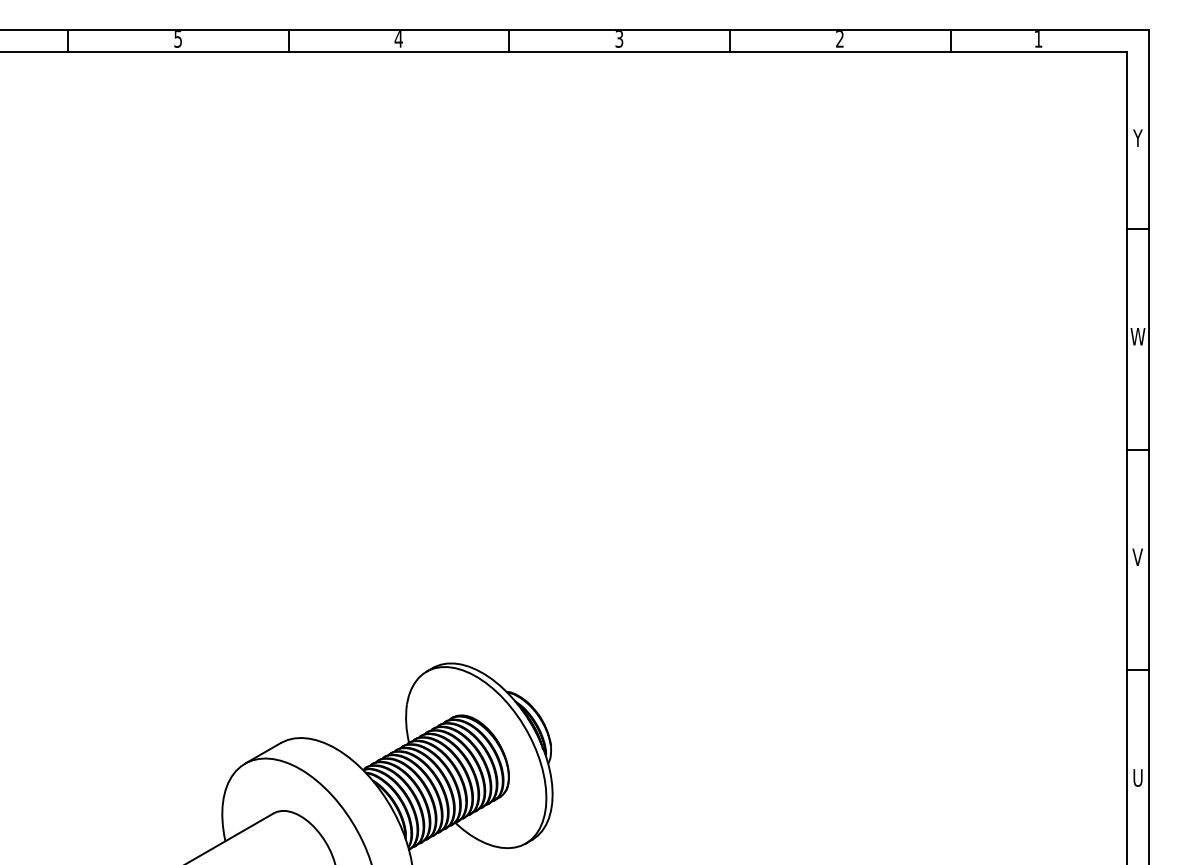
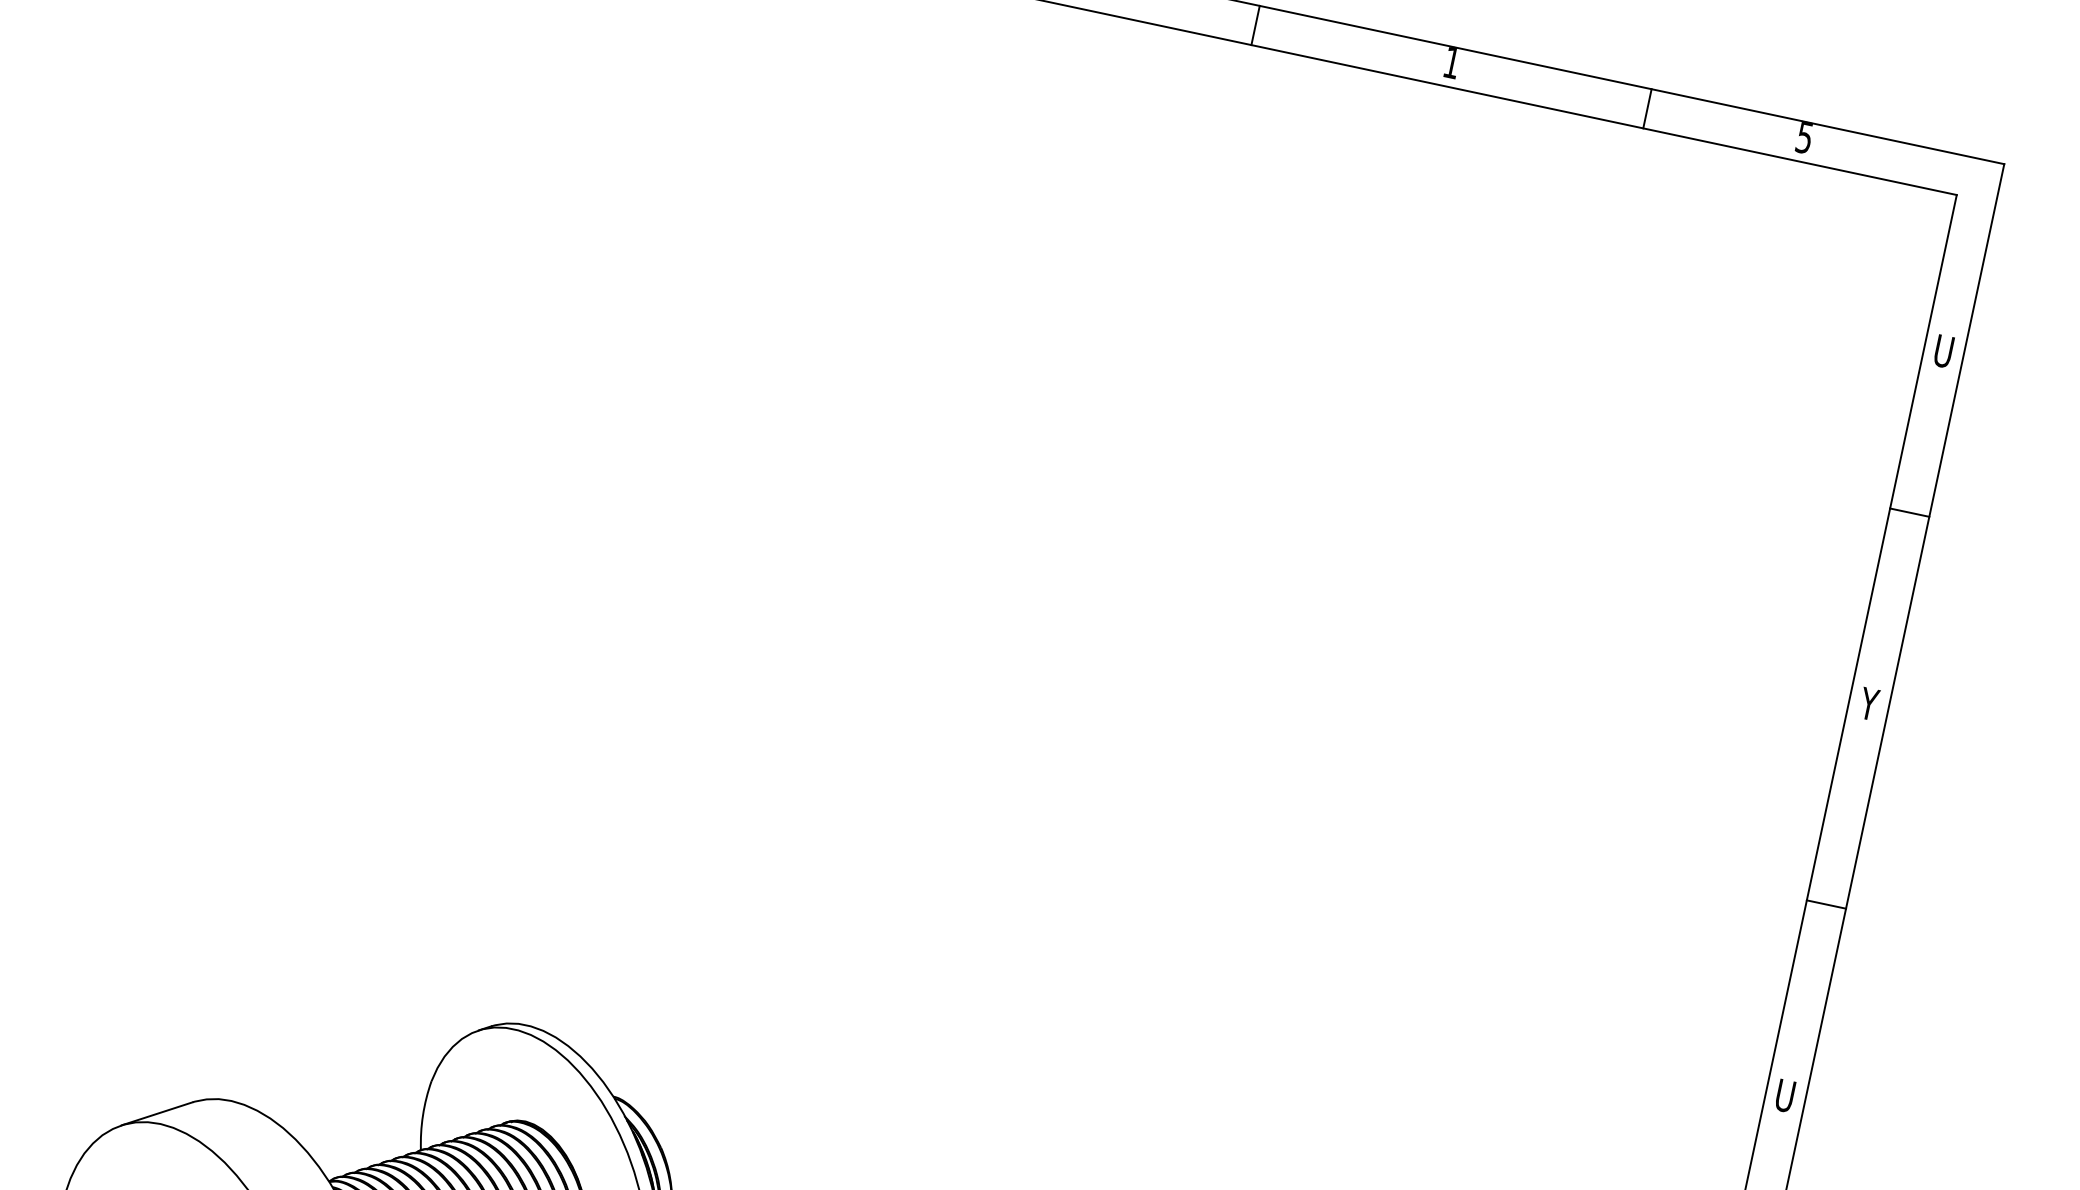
text: (839, 39) -> (1450, 63), 2 -> 1
text: (1038, 39) -> (1804, 138), 1 -> 5
text: (1137, 138) -> (1942, 351), Y -> U
text: (1137, 336) -> (1868, 703), W -> Y
text: (1137, 557) -> (1784, 1096), V -> U

